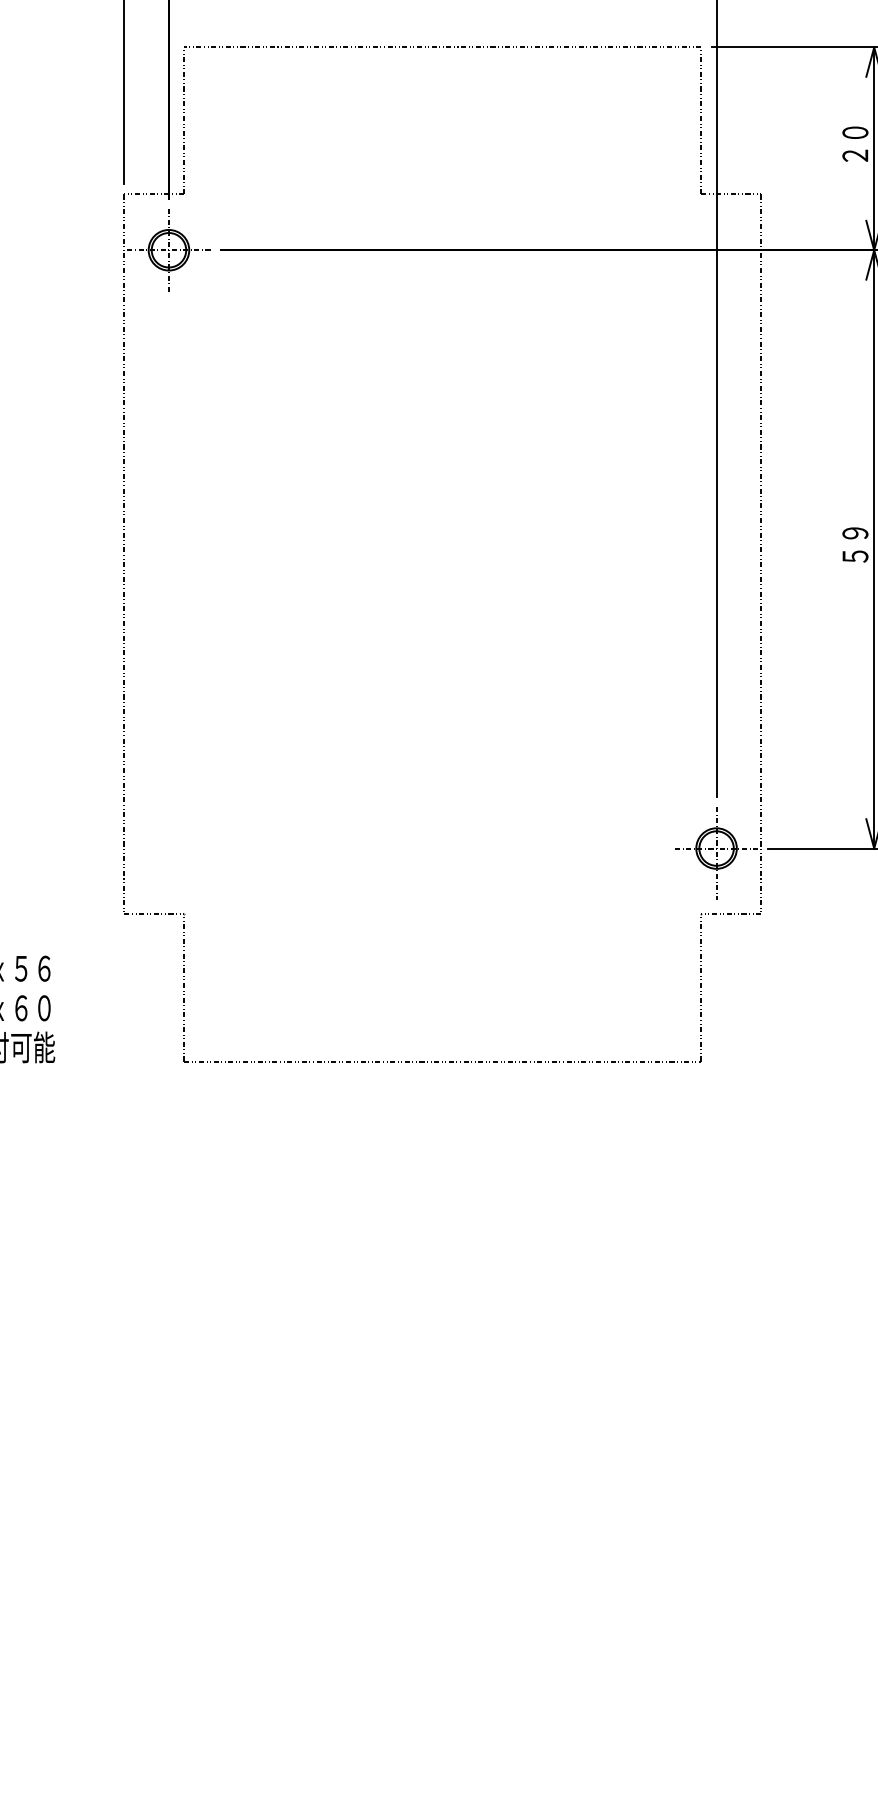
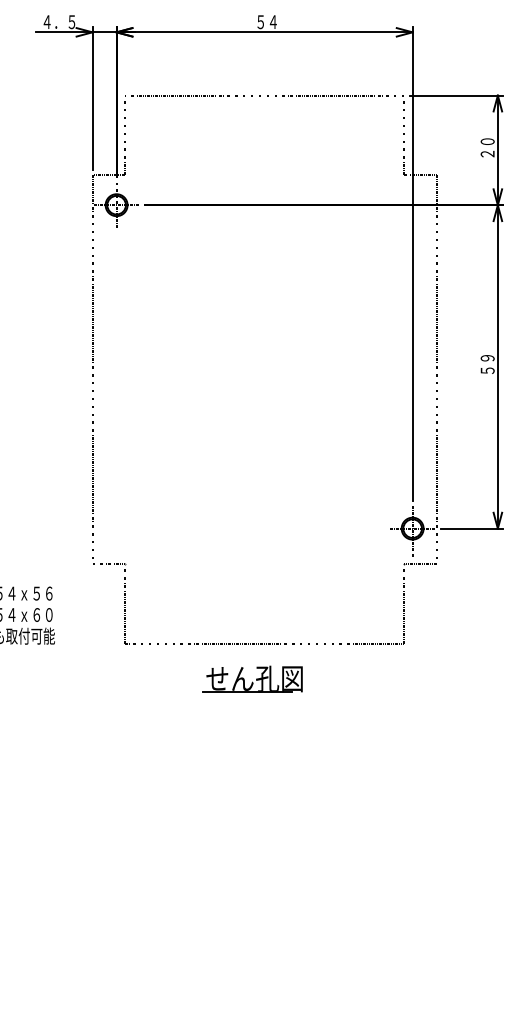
part: (420, 1125) -> (252, 678), added

